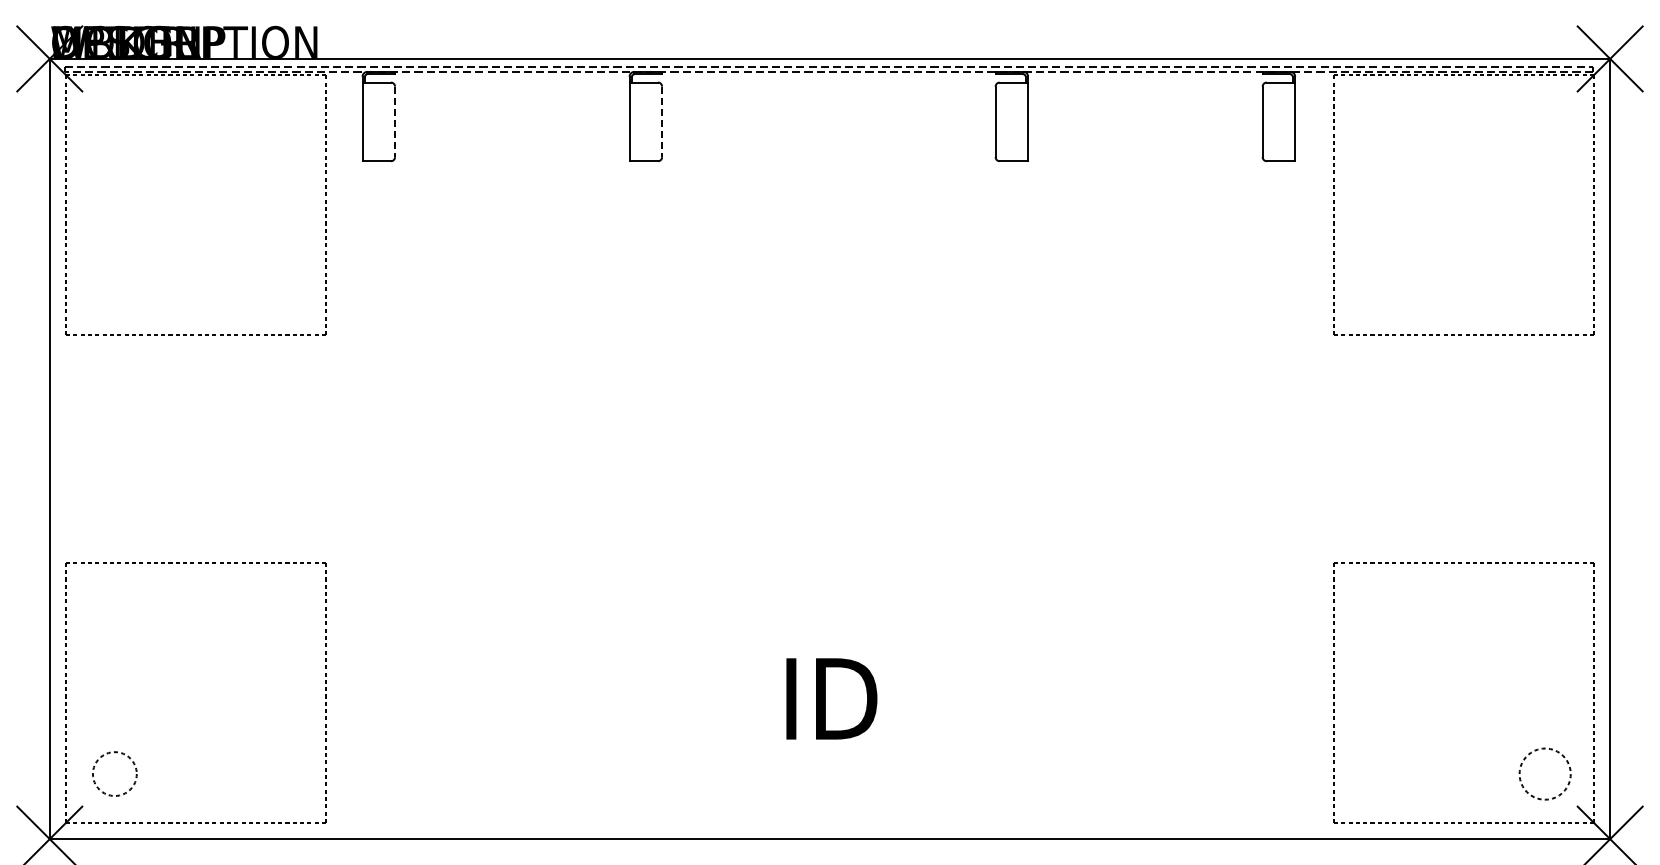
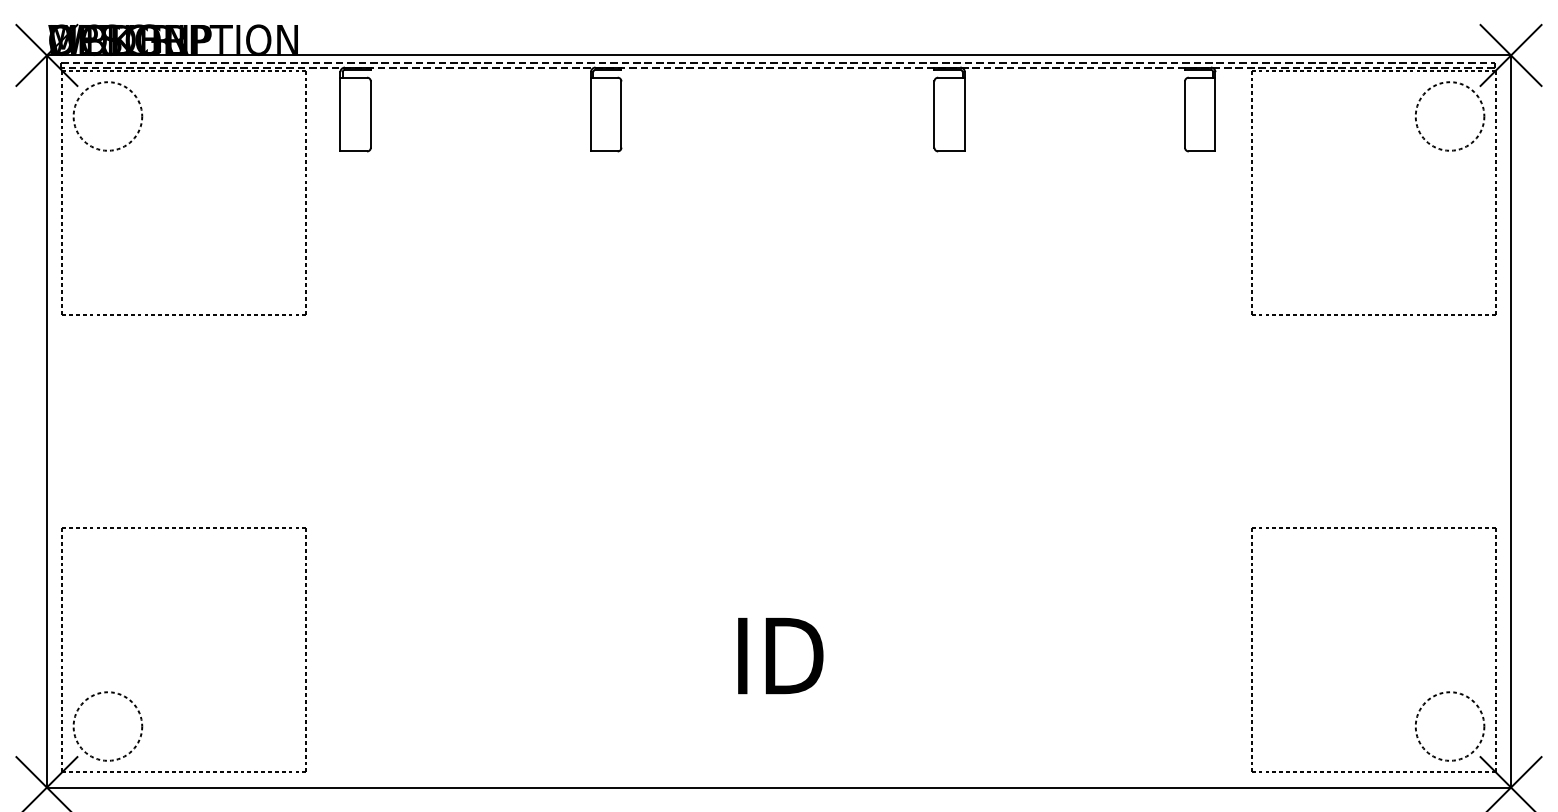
line: (395, 122) -> (371, 115), dashed -> solid
line: (662, 122) -> (621, 115), dashed -> solid
circle: (114, 123) -> (107, 116), added
circle: (1544, 123) -> (1449, 116), added
circle: (114, 773) -> (107, 725), size x1.67
circle: (1544, 773) -> (1449, 725), size x1.43

